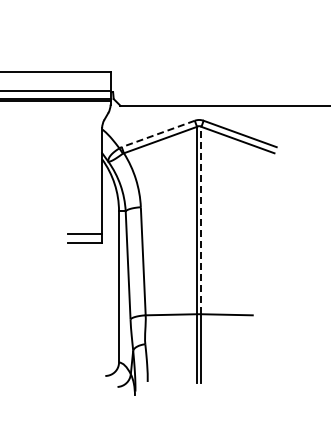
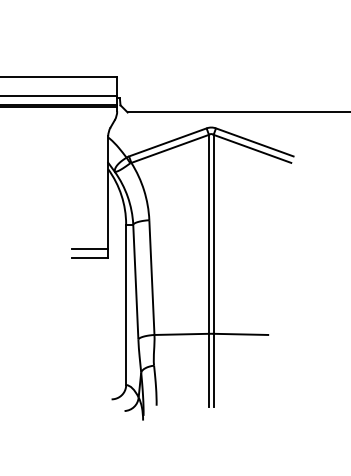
line: (158, 133) -> (168, 141), dashed -> solid
line: (201, 220) -> (213, 234), dashed -> solid

